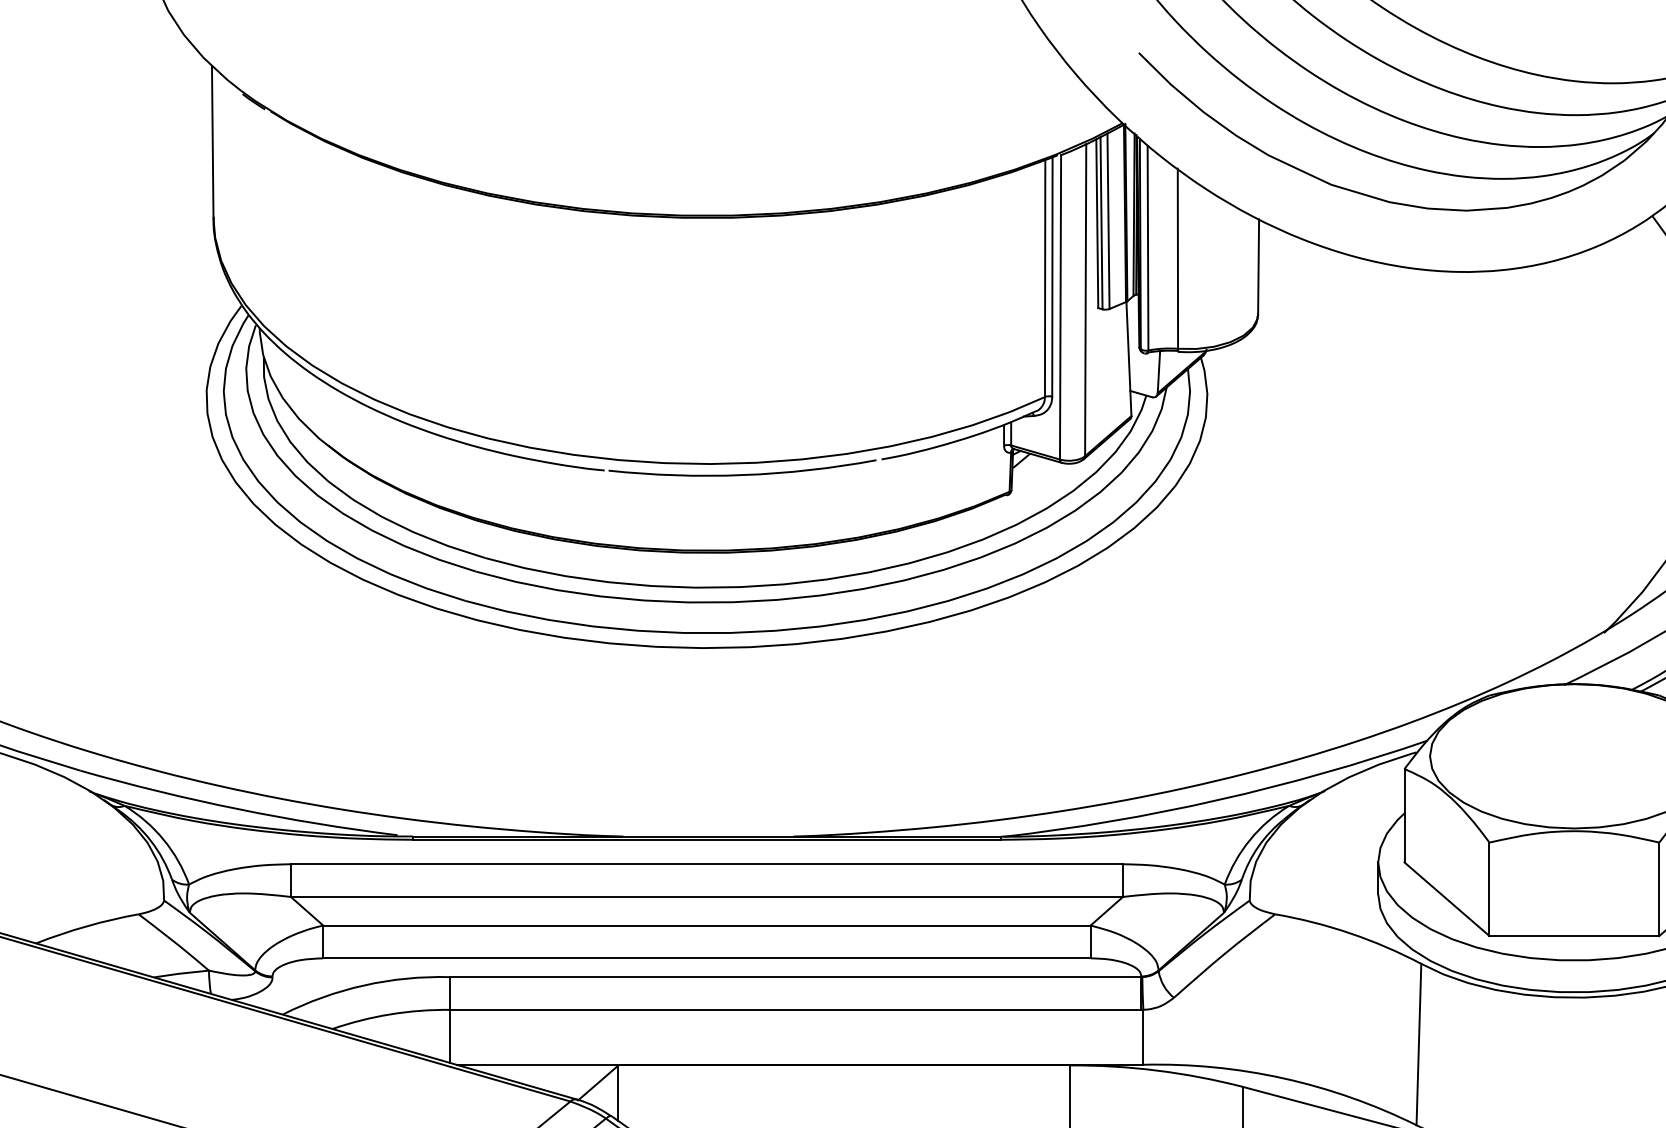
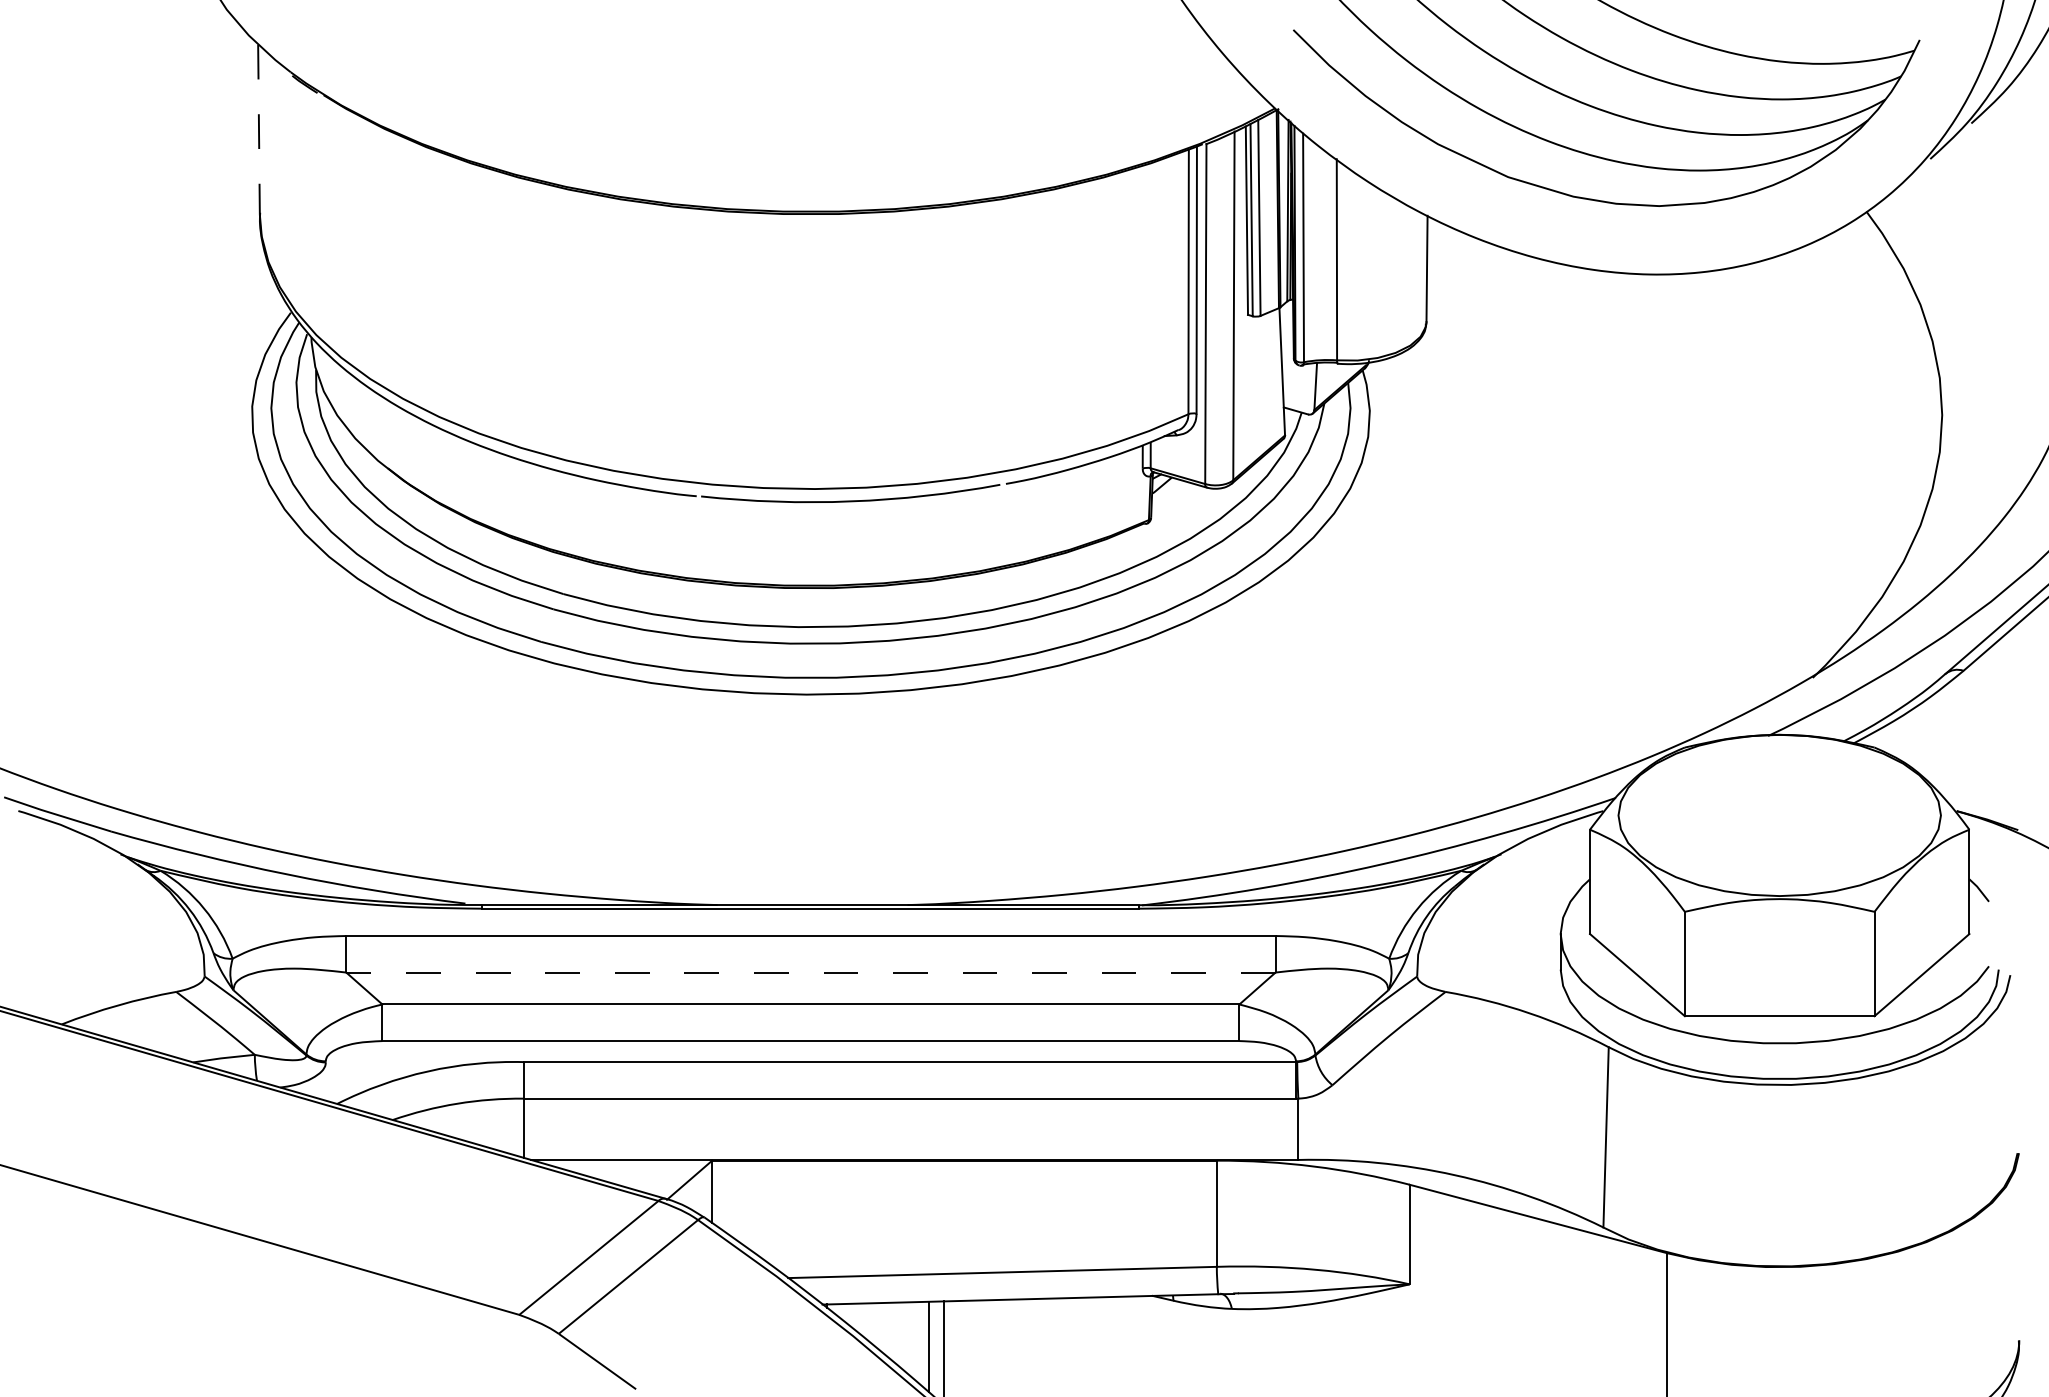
line: (213, 142) -> (259, 130), solid -> dashed
line: (706, 896) -> (810, 972), solid -> dashed

